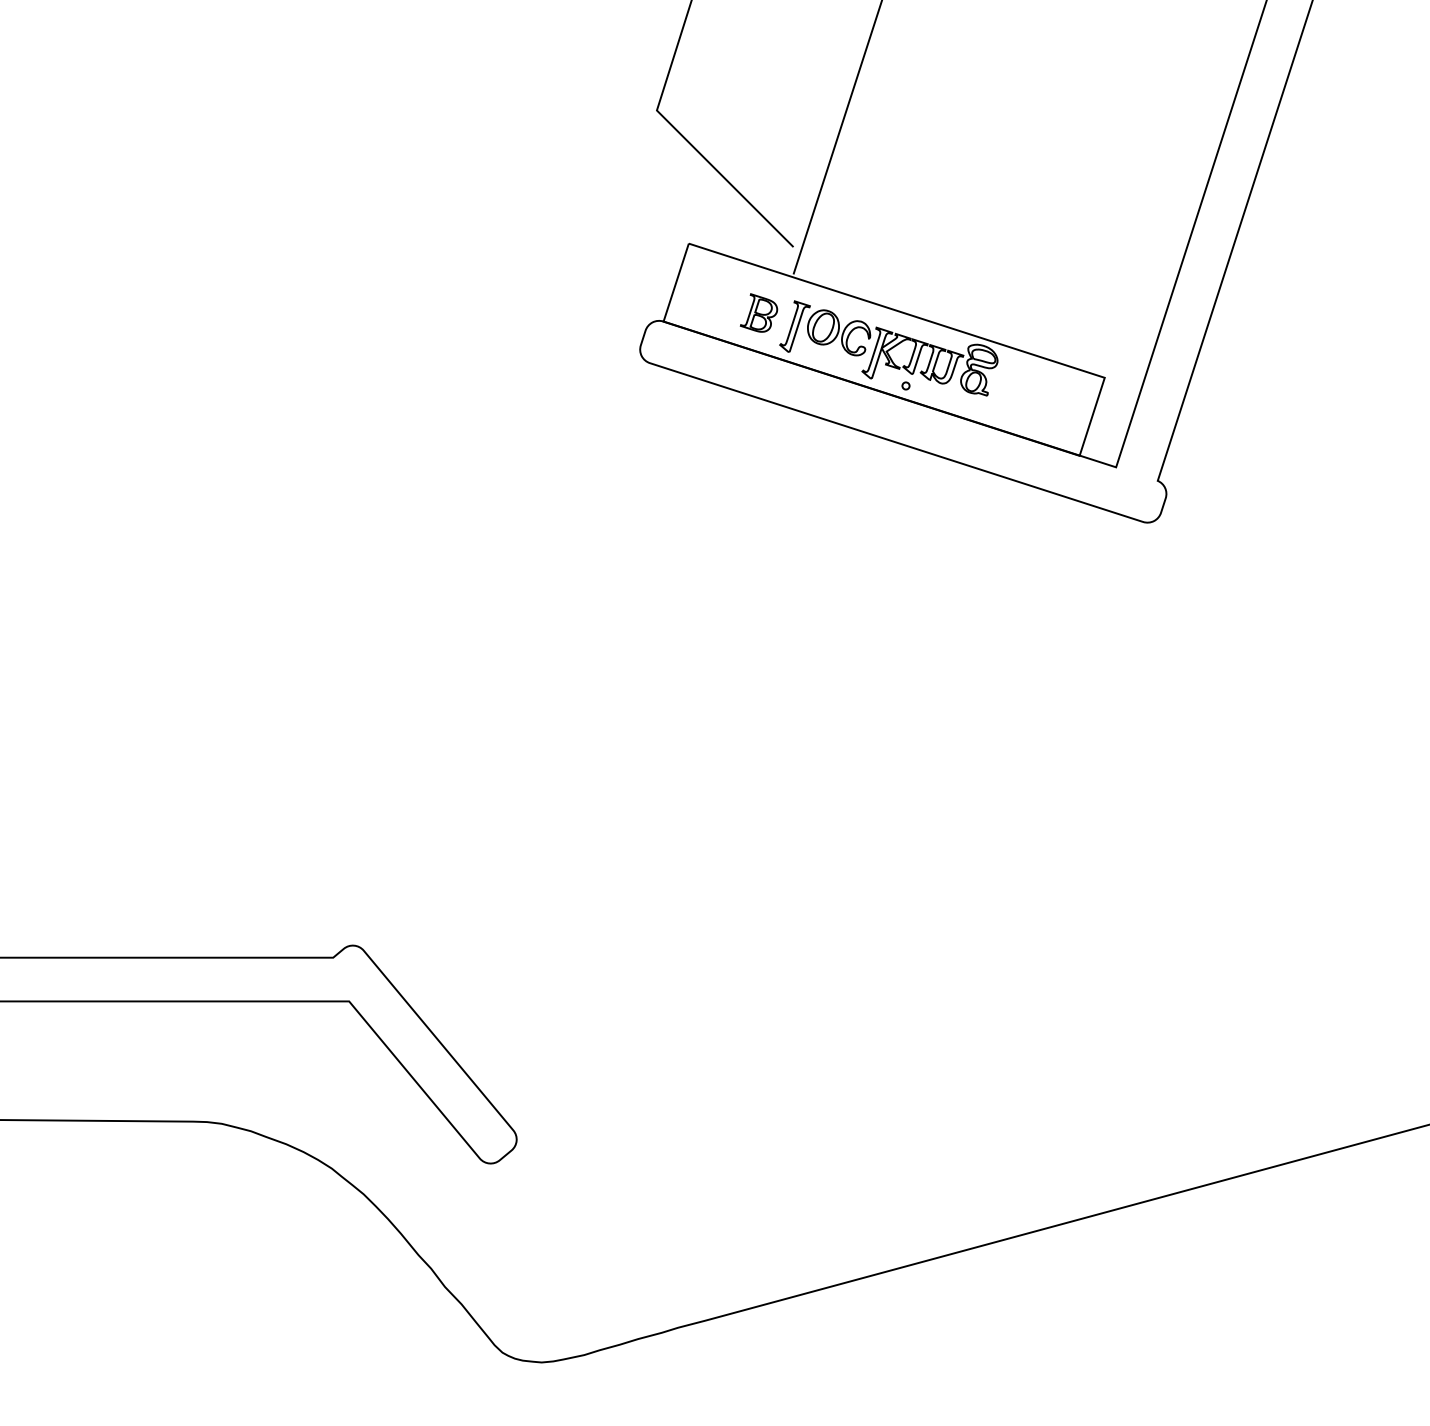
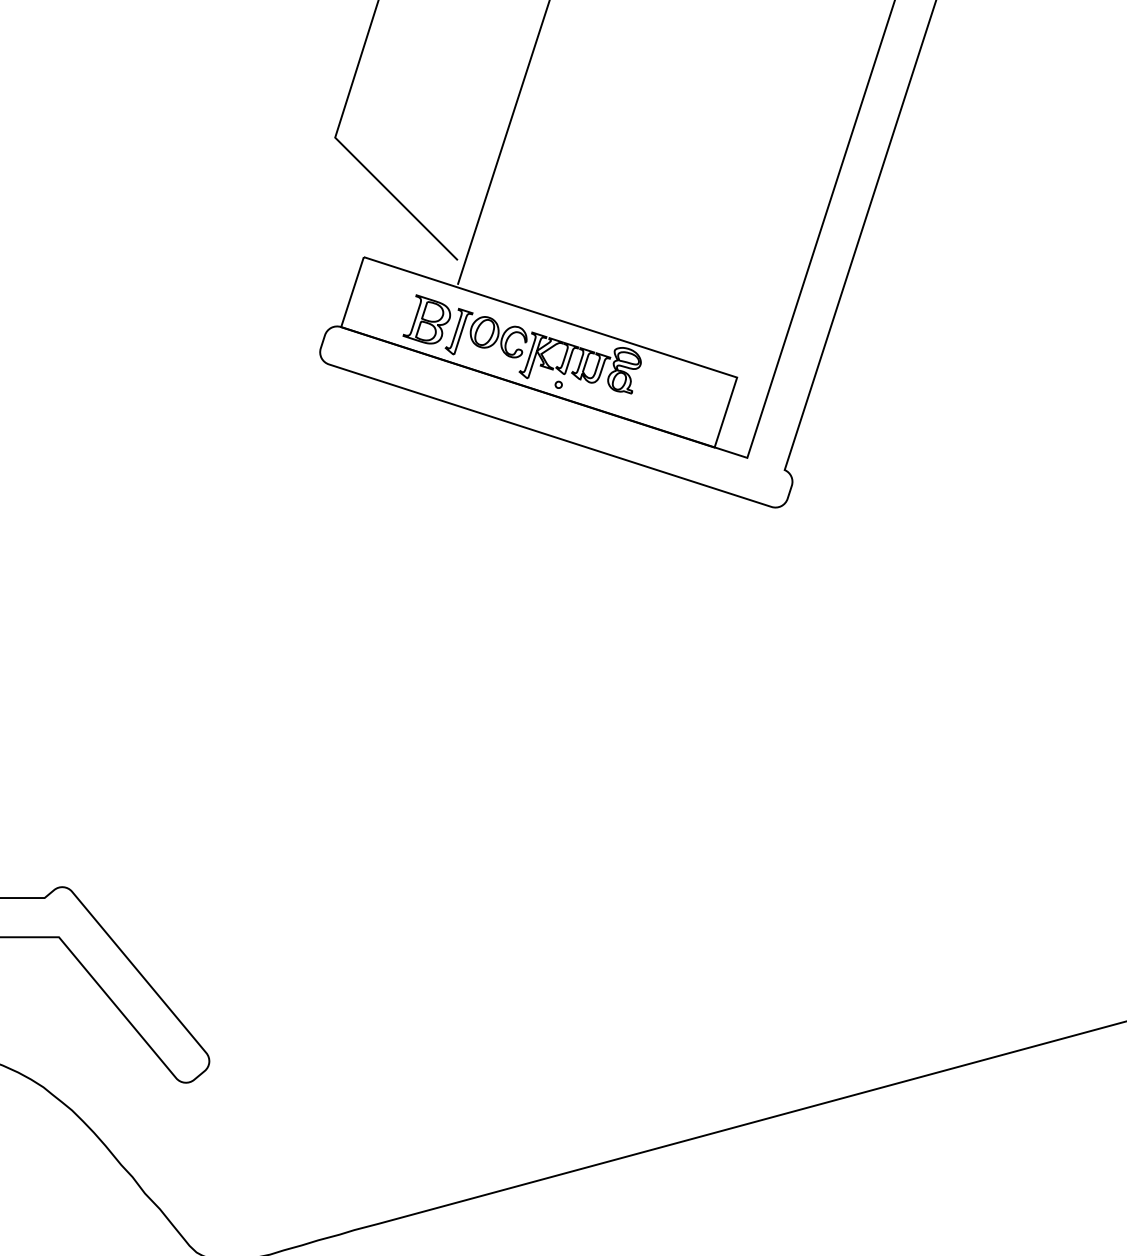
part: (758, 312) -> (426, 318), size x1.43

